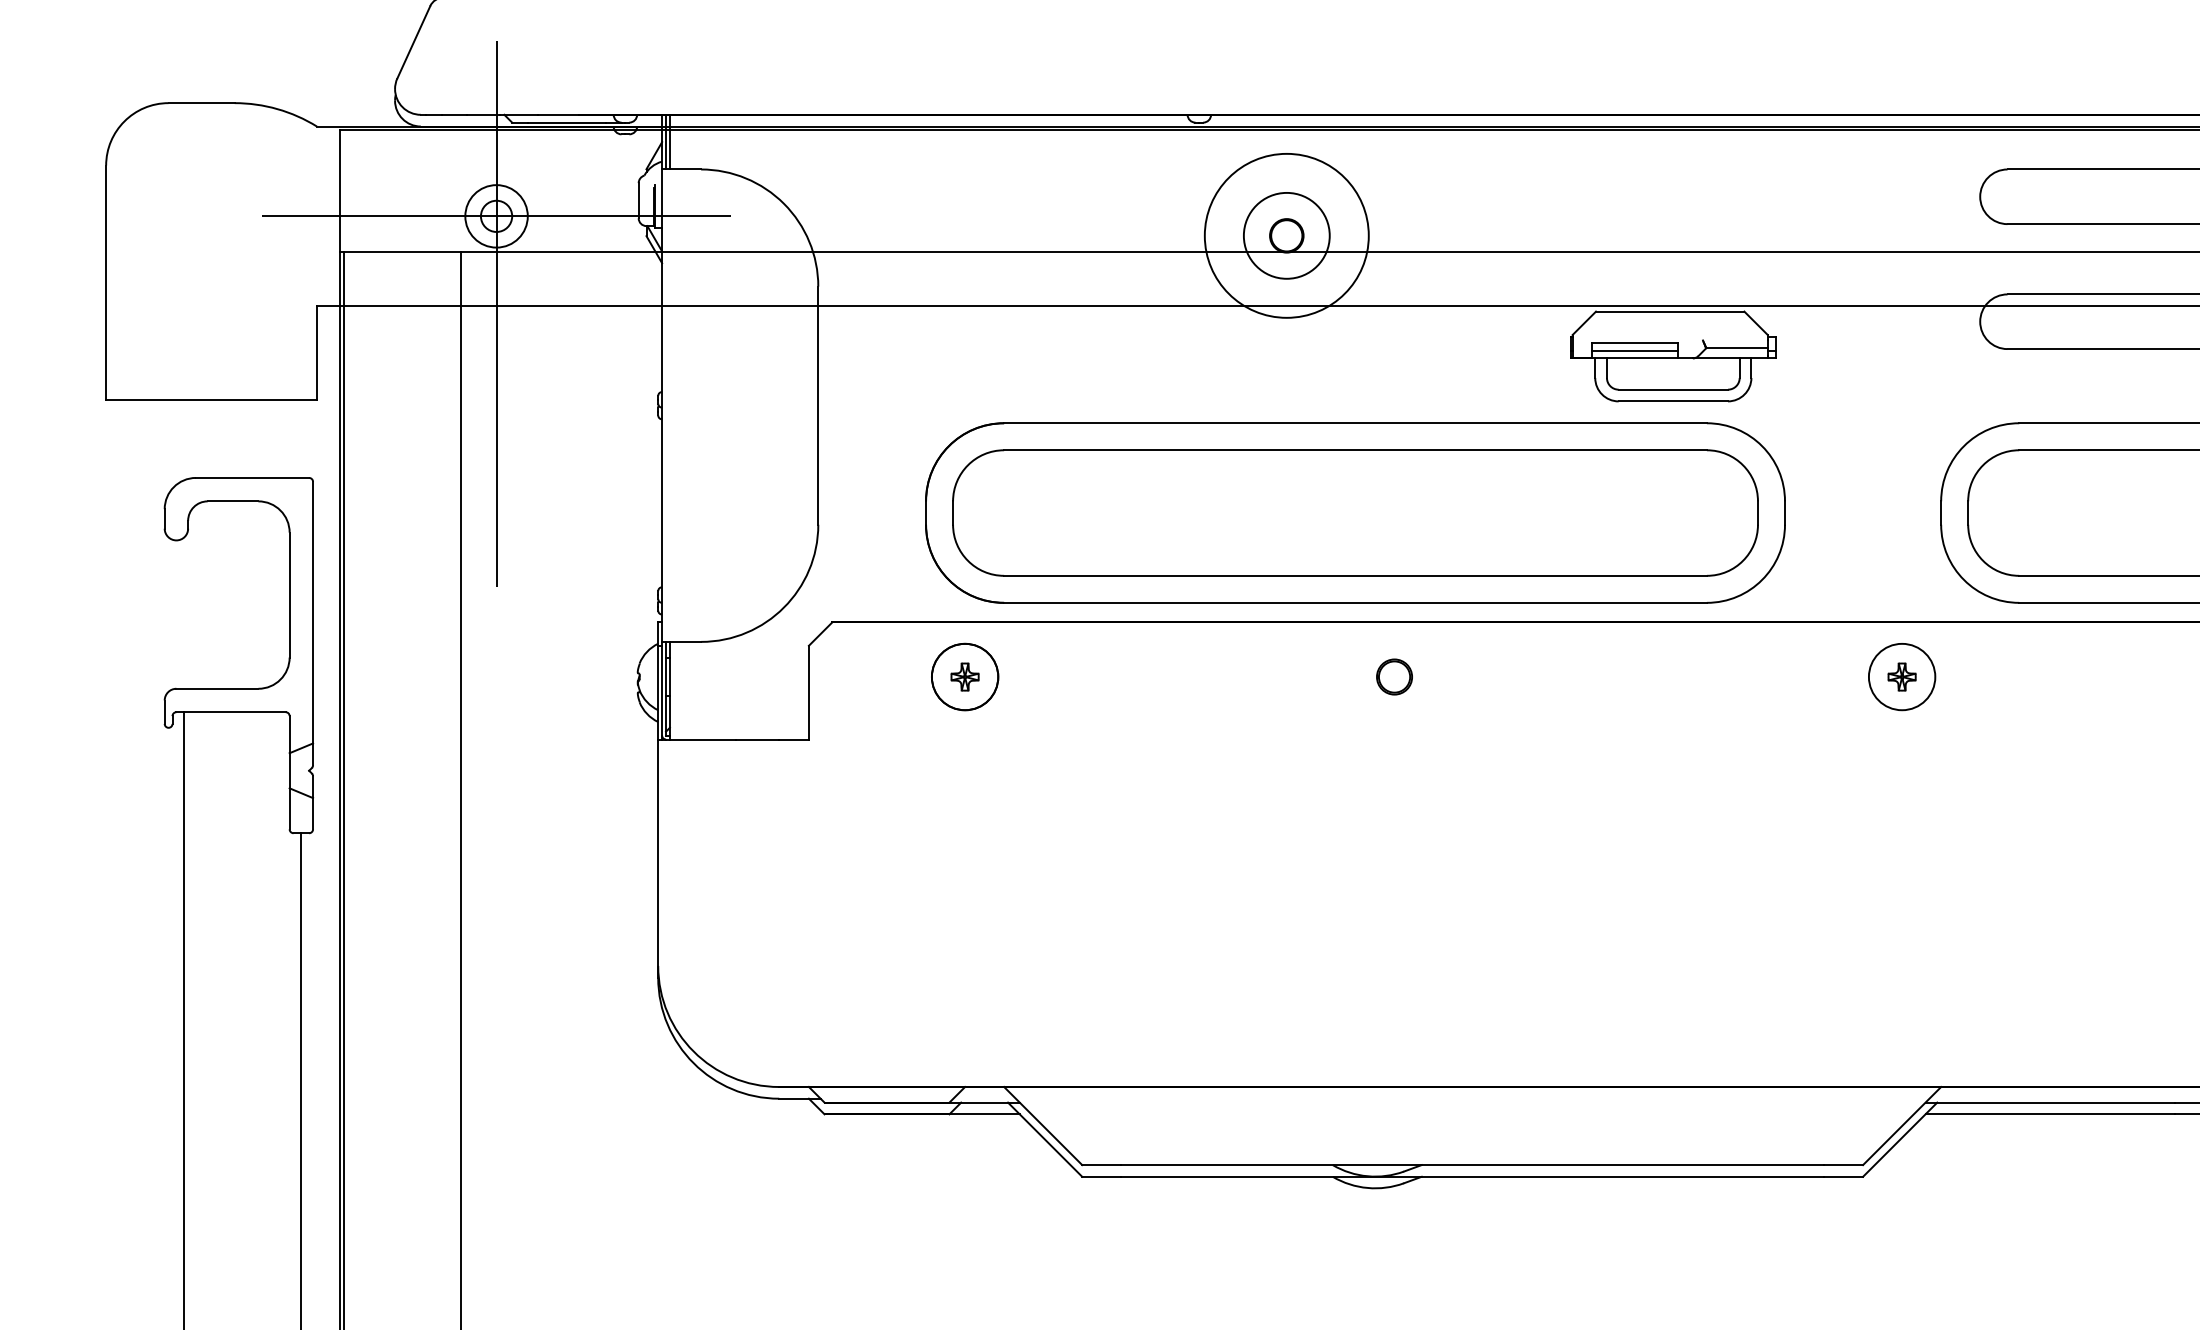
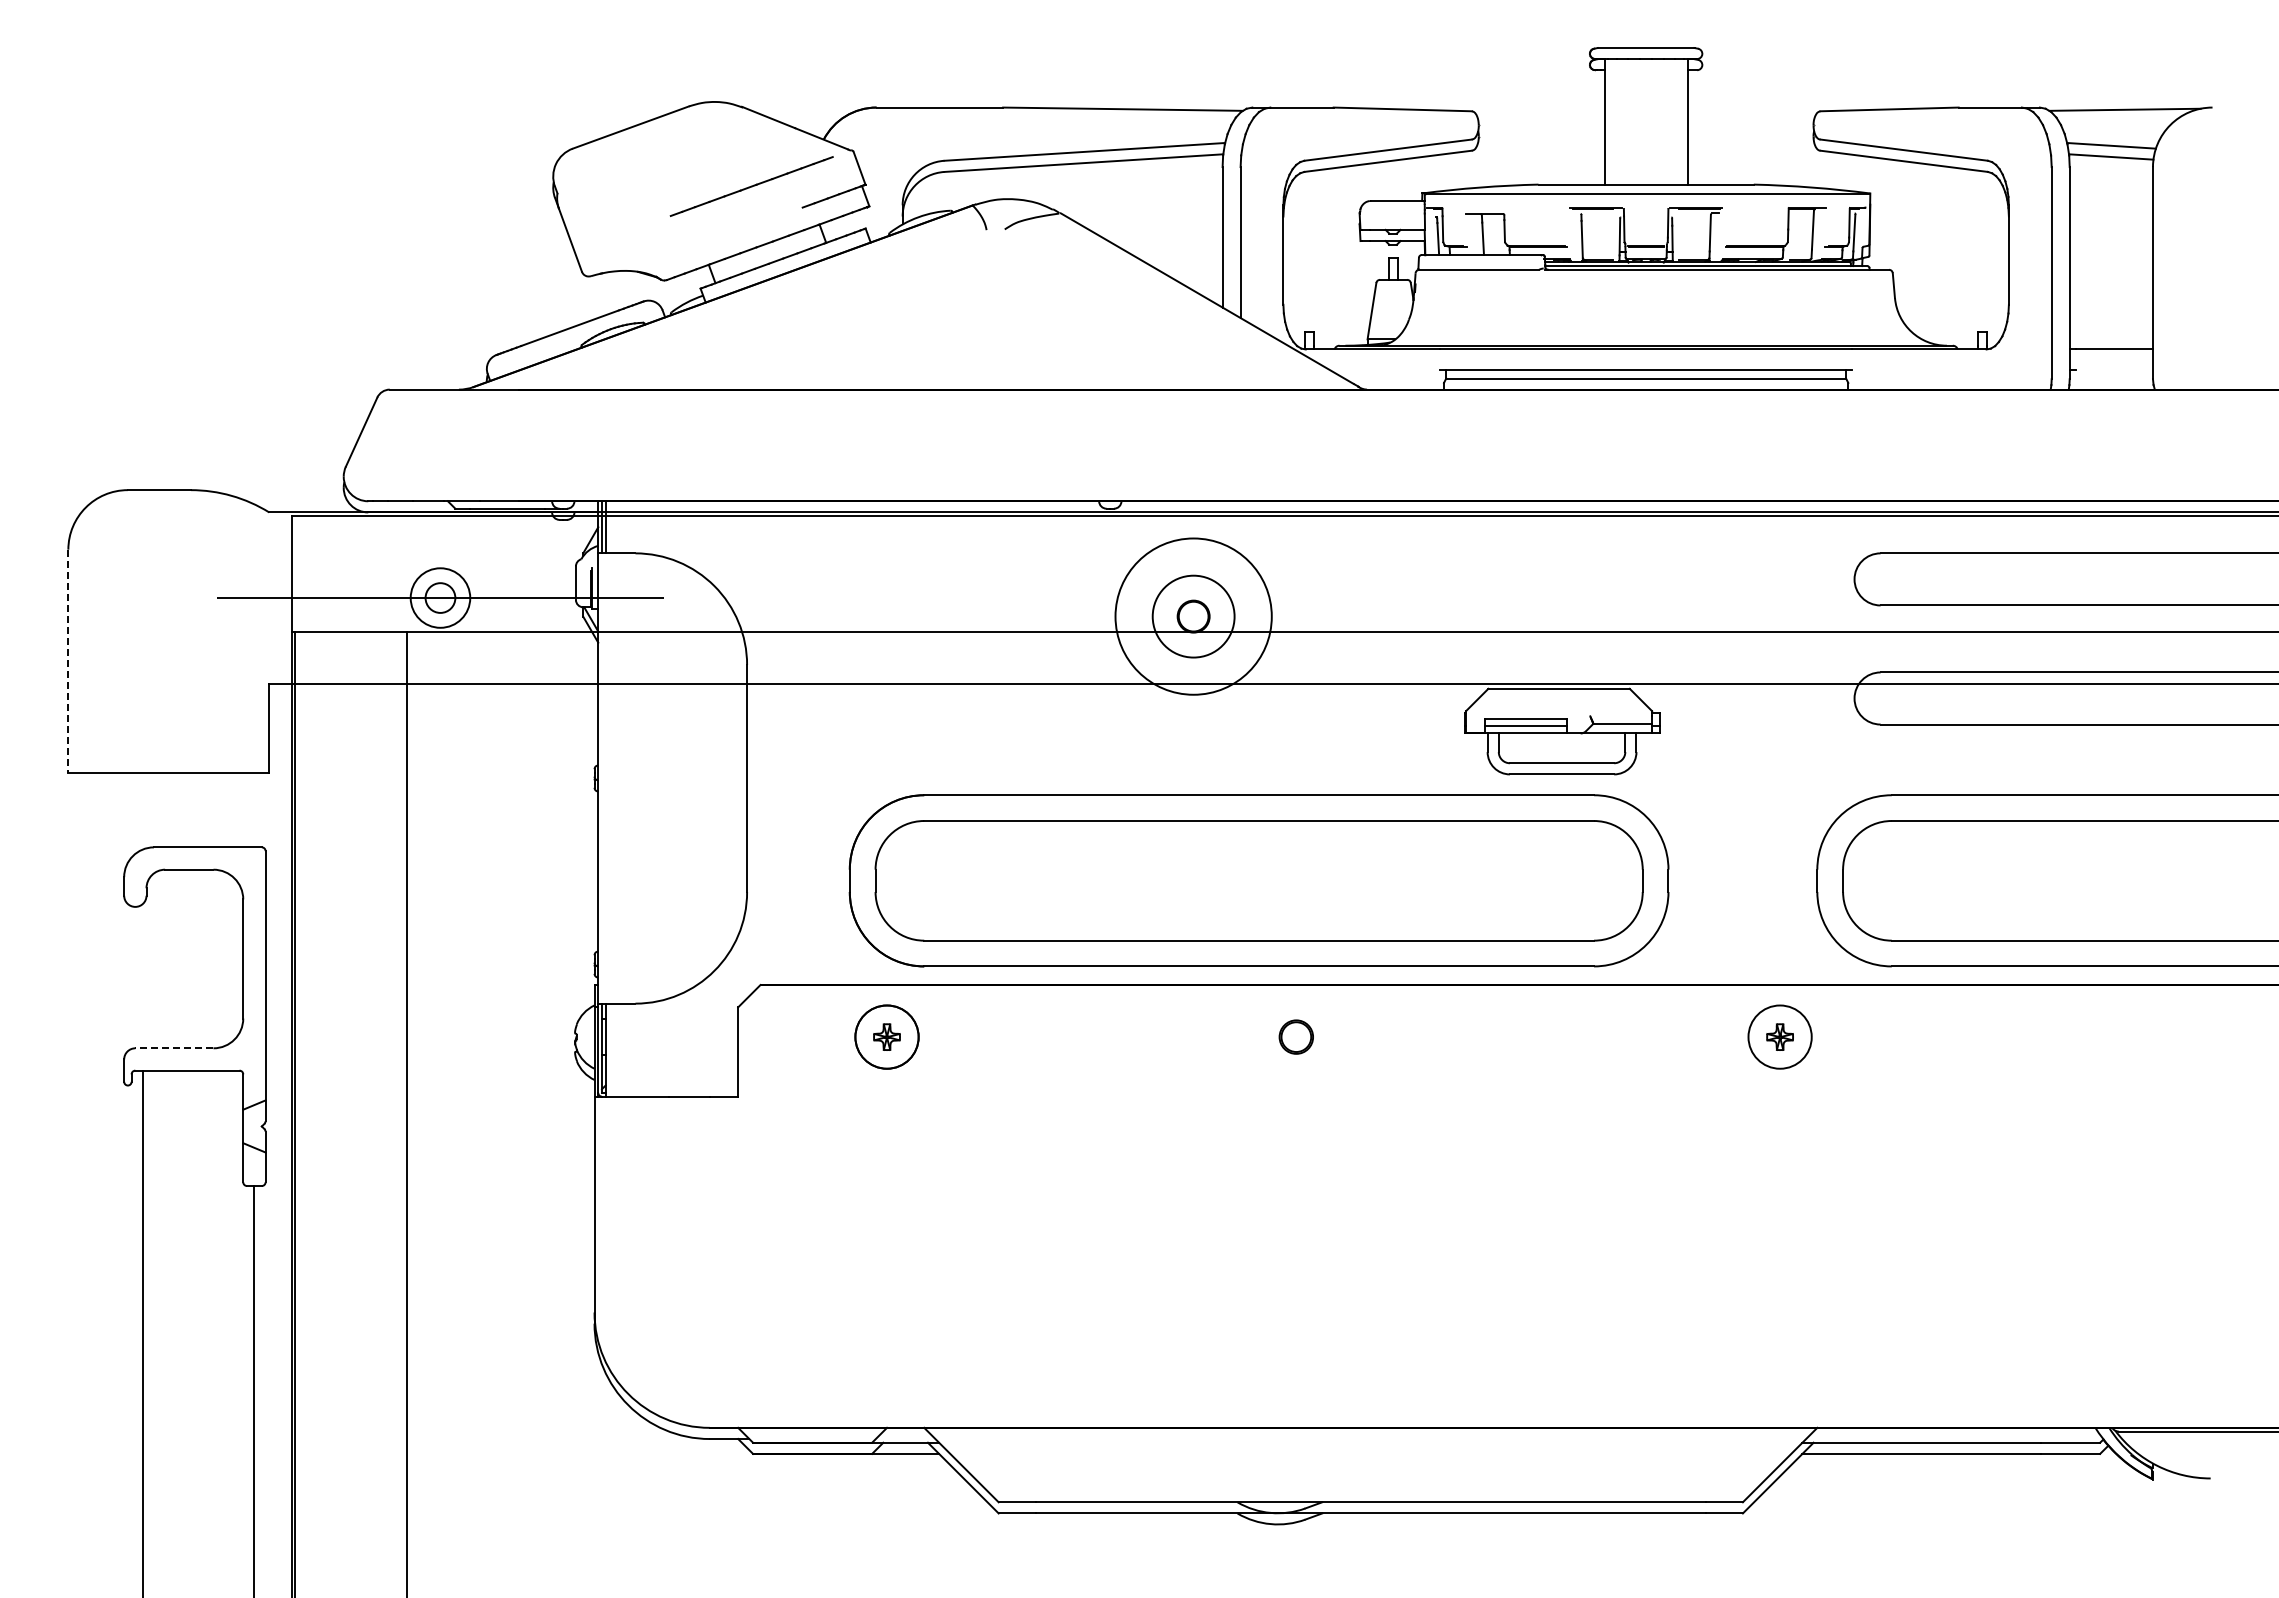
line: (106, 282) -> (68, 661), solid -> dashed
line: (496, 313) -> (440, 690), removed
line: (216, 688) -> (173, 1048), solid -> dashed

